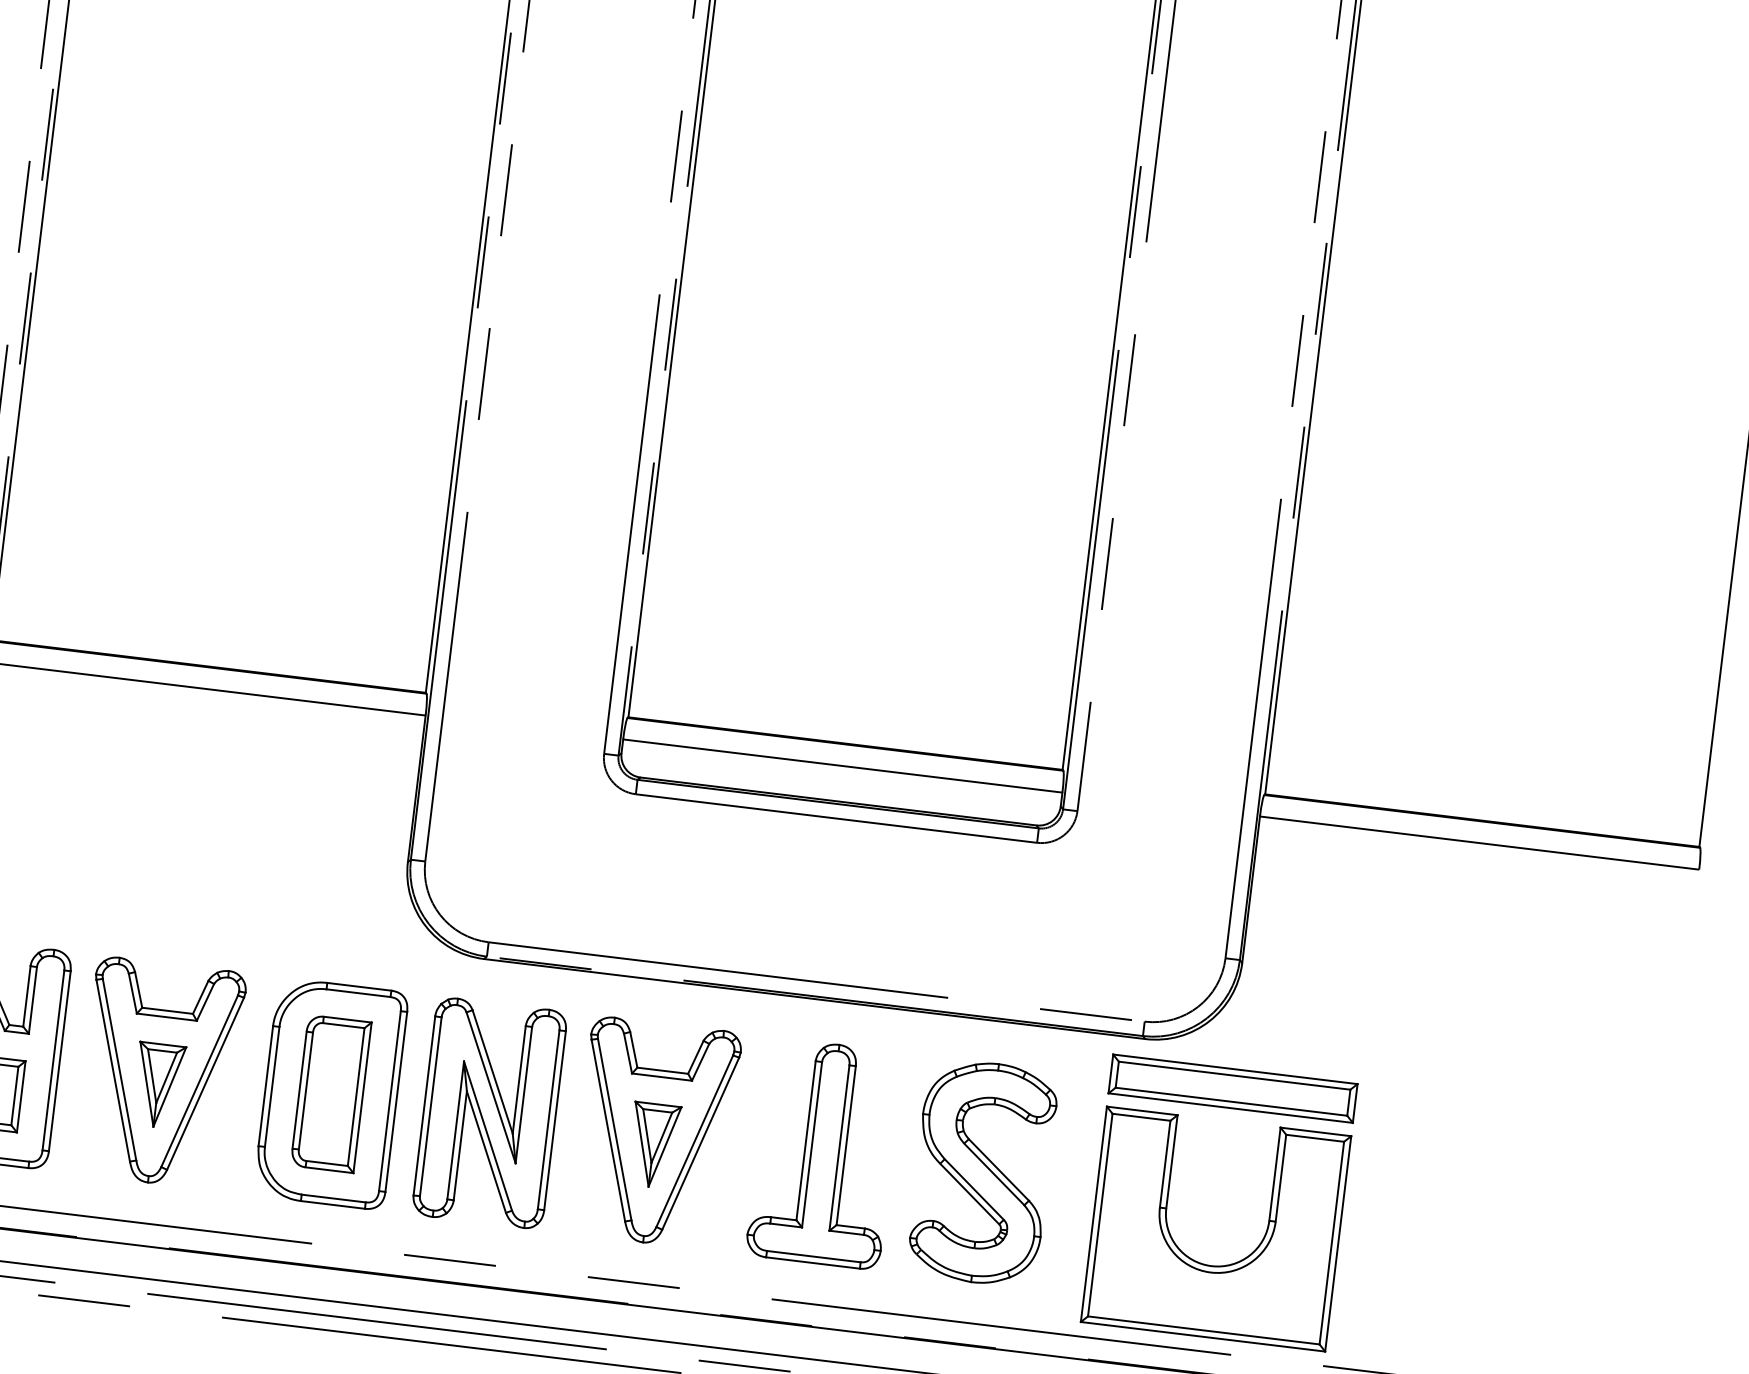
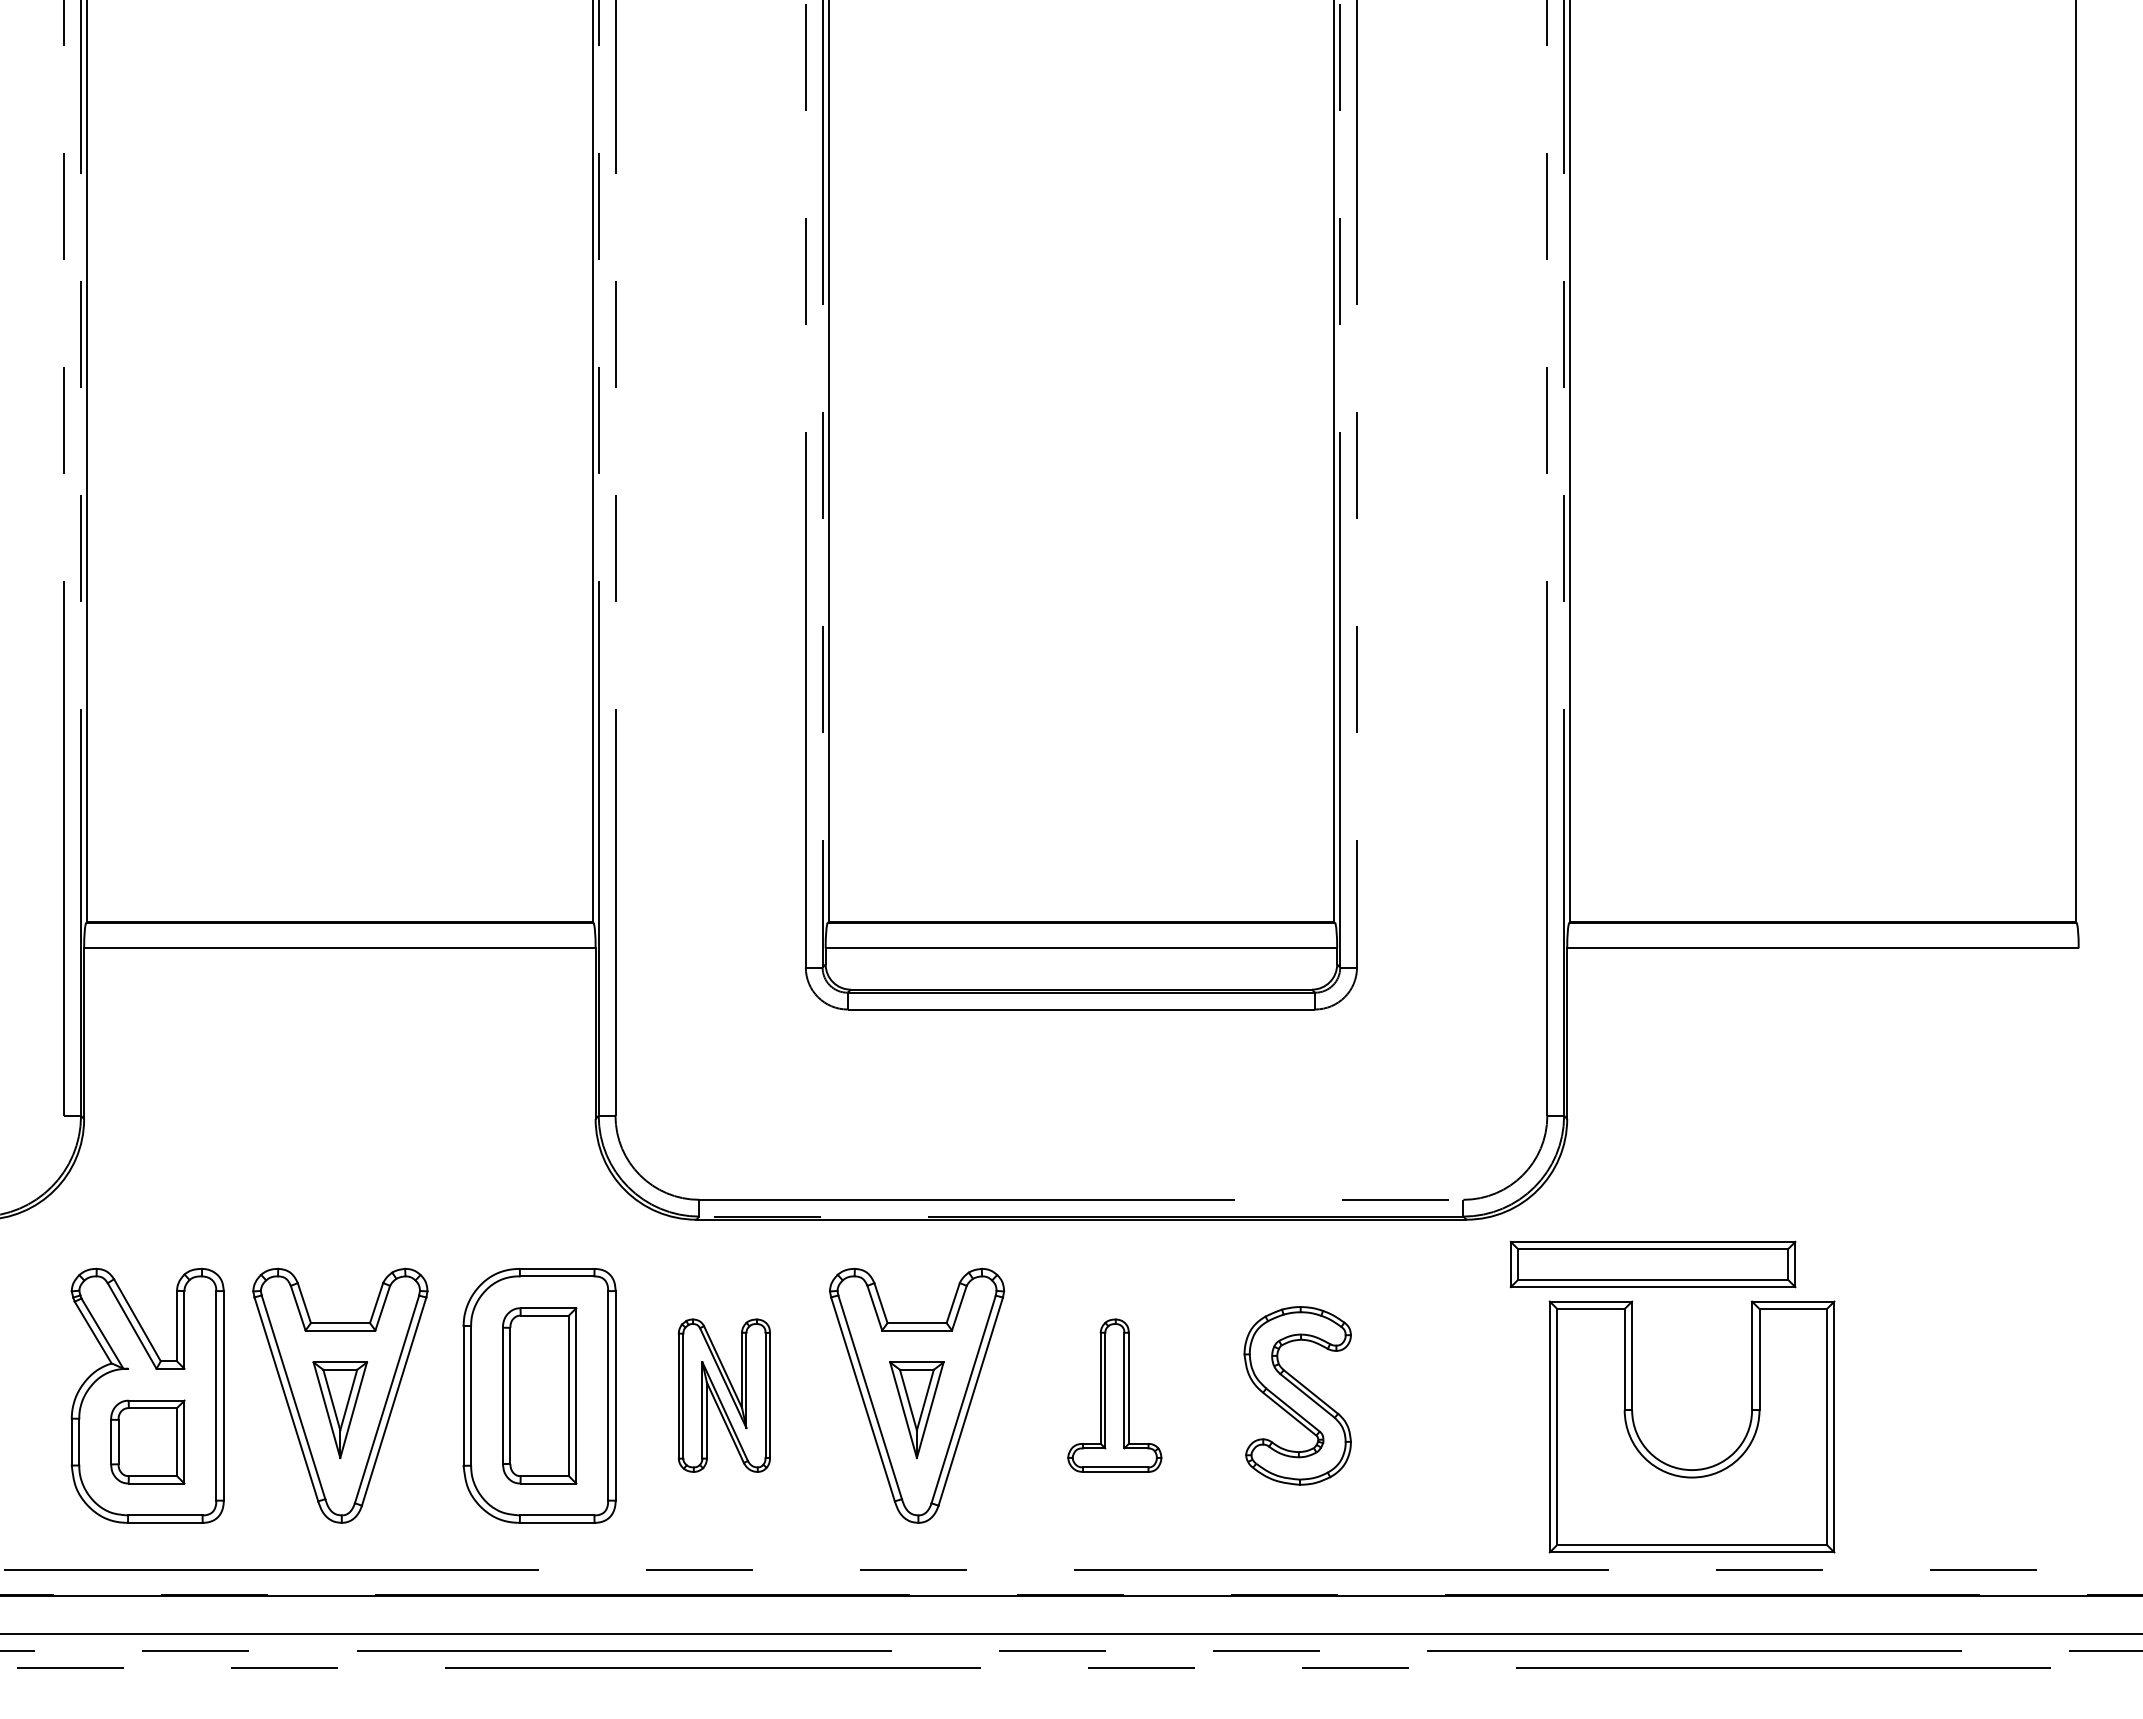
part: (1232, 1088) -> (1652, 1264), moved
part: (489, 1112) -> (724, 1395), size x0.6
part: (824, 1153) -> (1114, 1395), size x0.6
part: (981, 1172) -> (1297, 1395), size x0.7
part: (1206, 1264) -> (1686, 1468), moved

